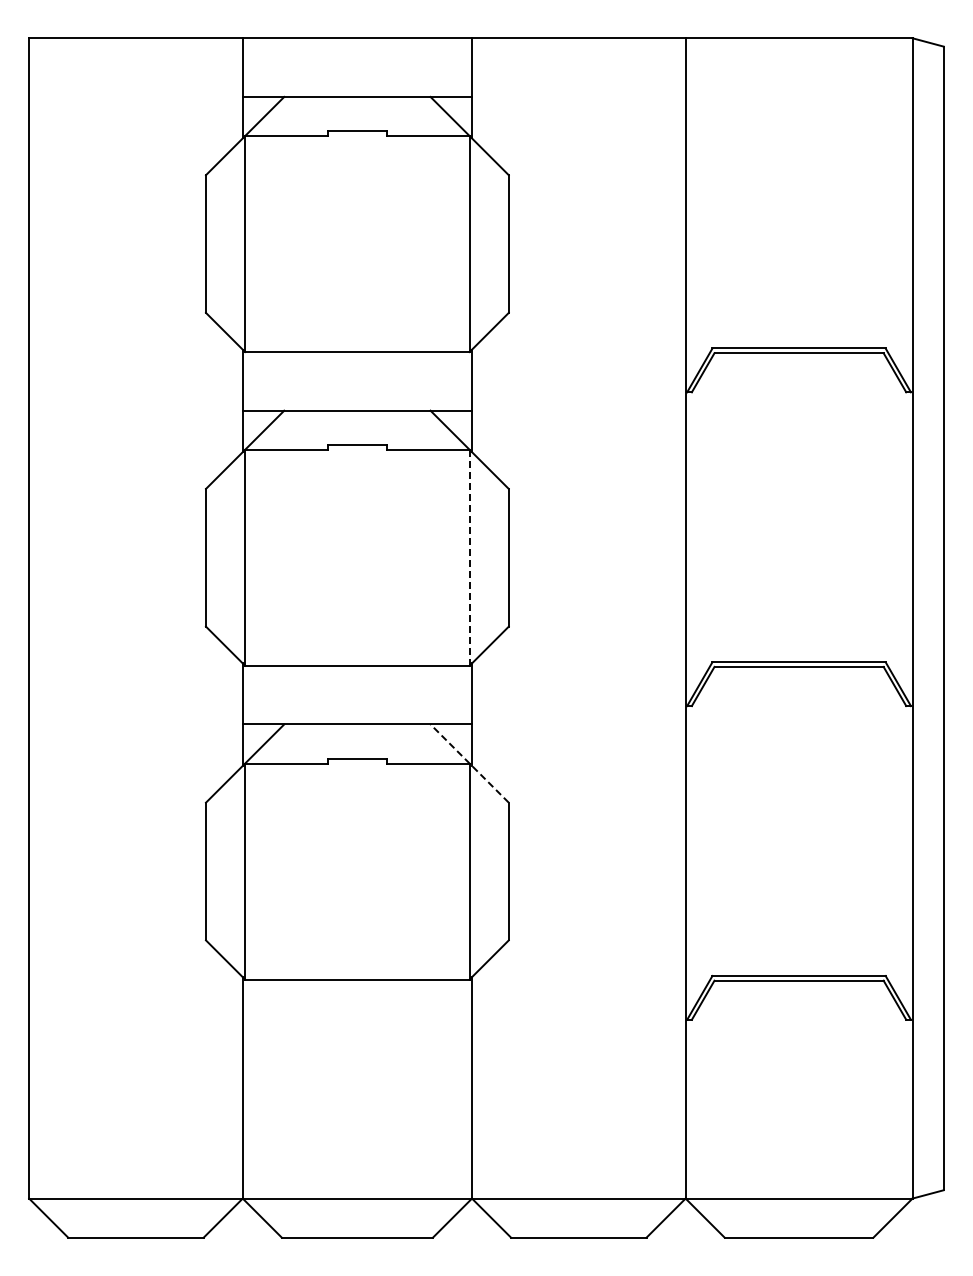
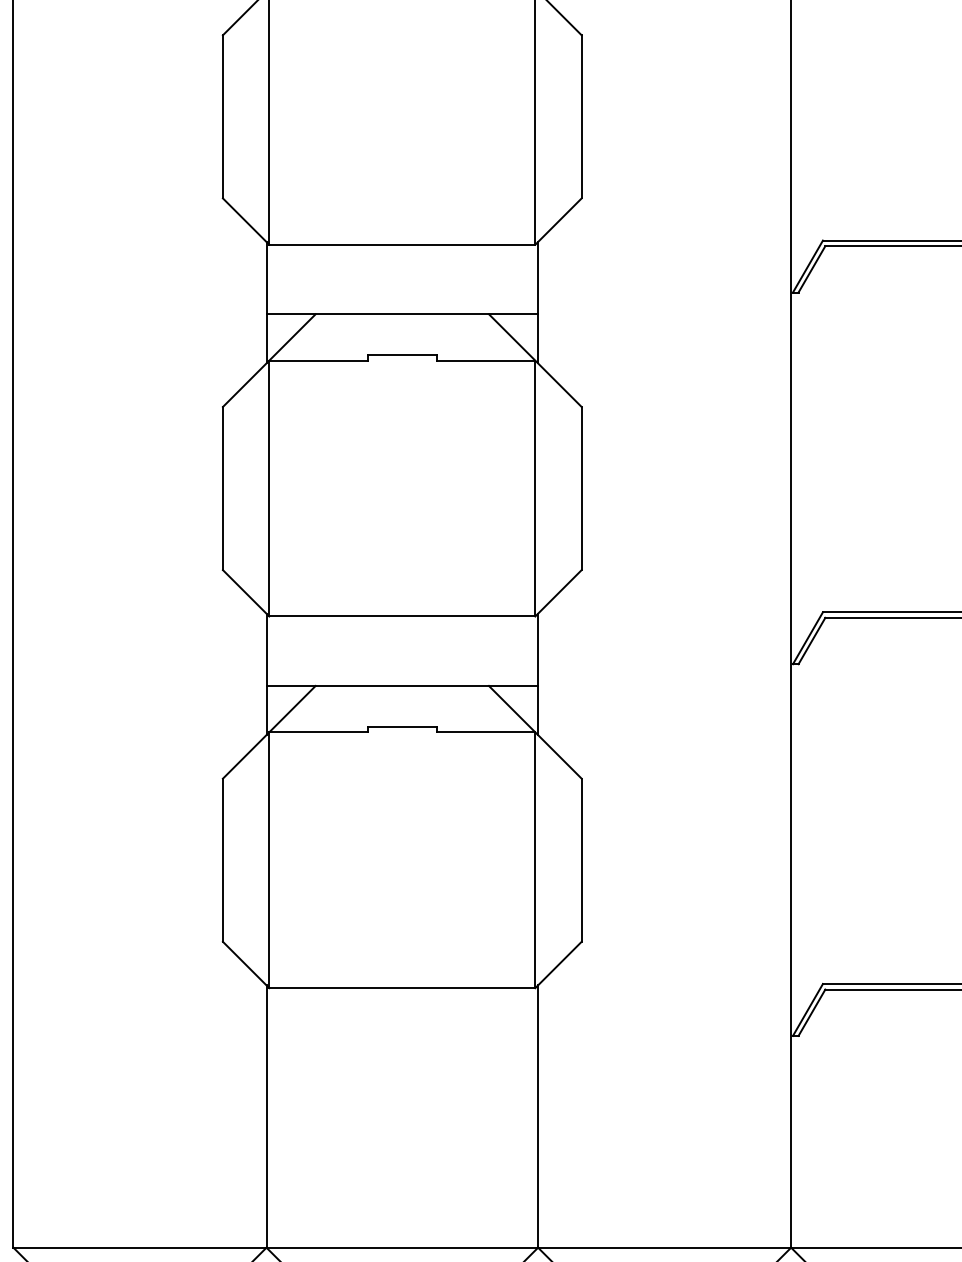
line: (469, 557) -> (535, 488), dashed -> solid
line: (469, 763) -> (535, 732), dashed -> solid

